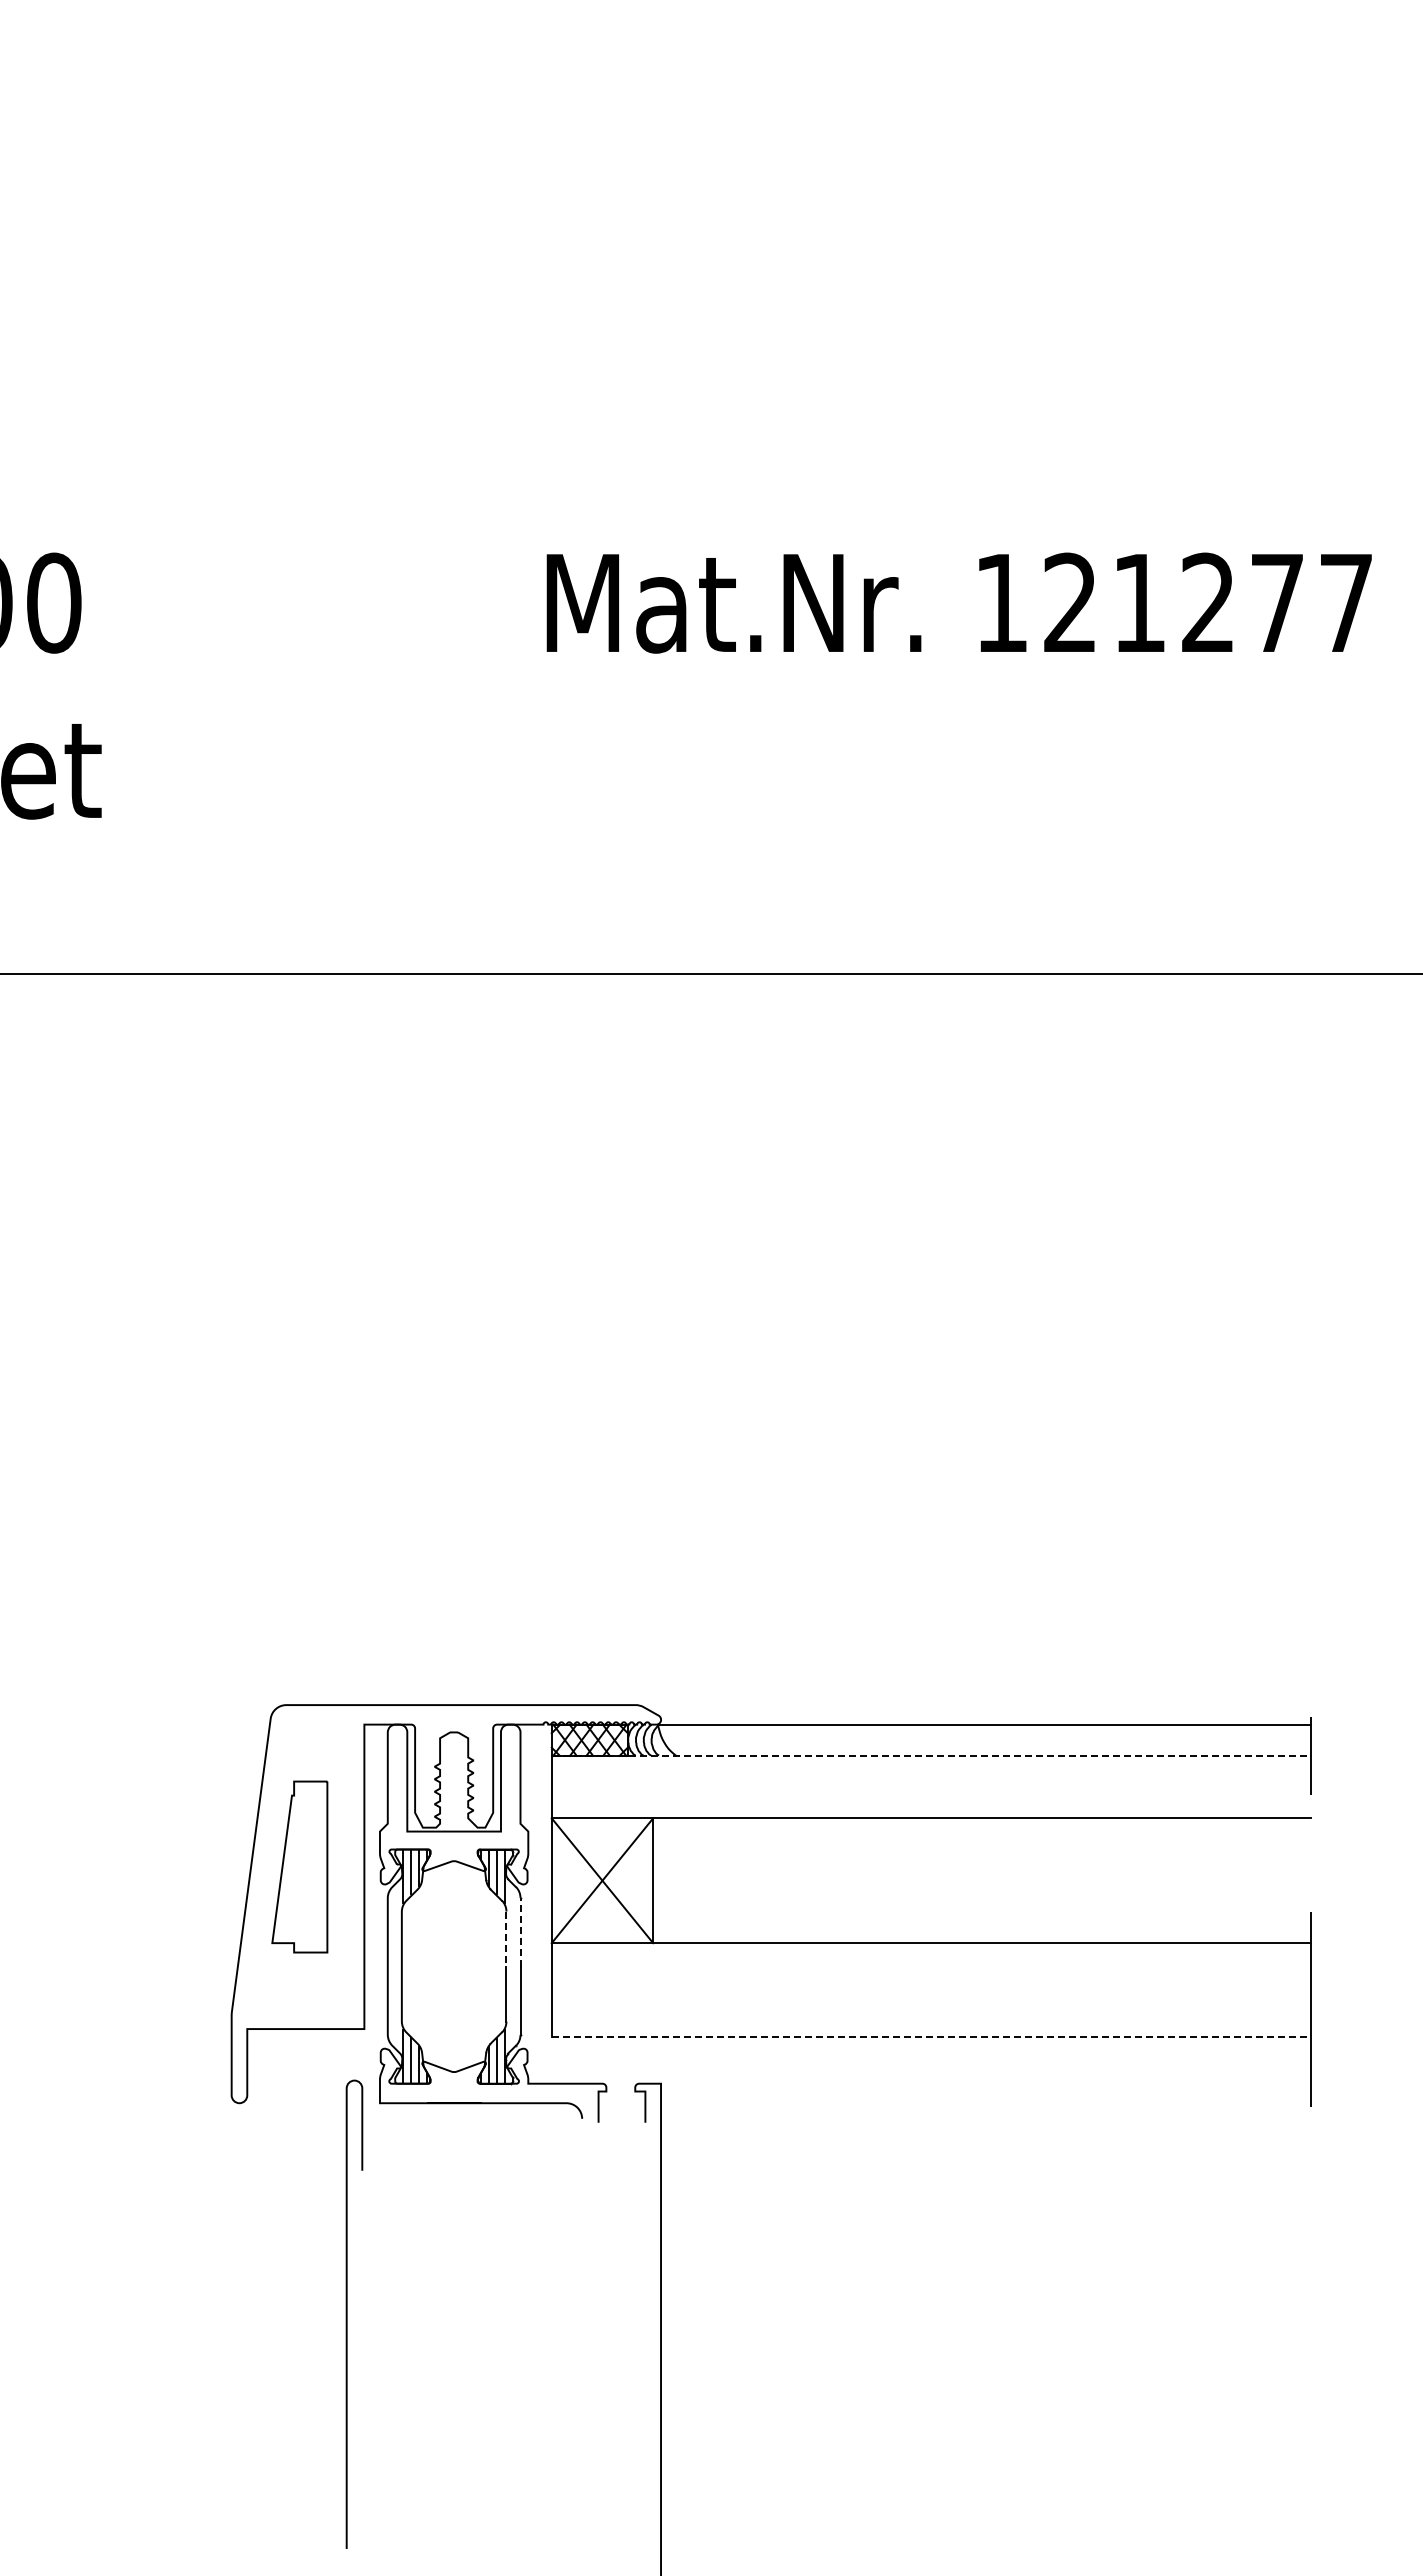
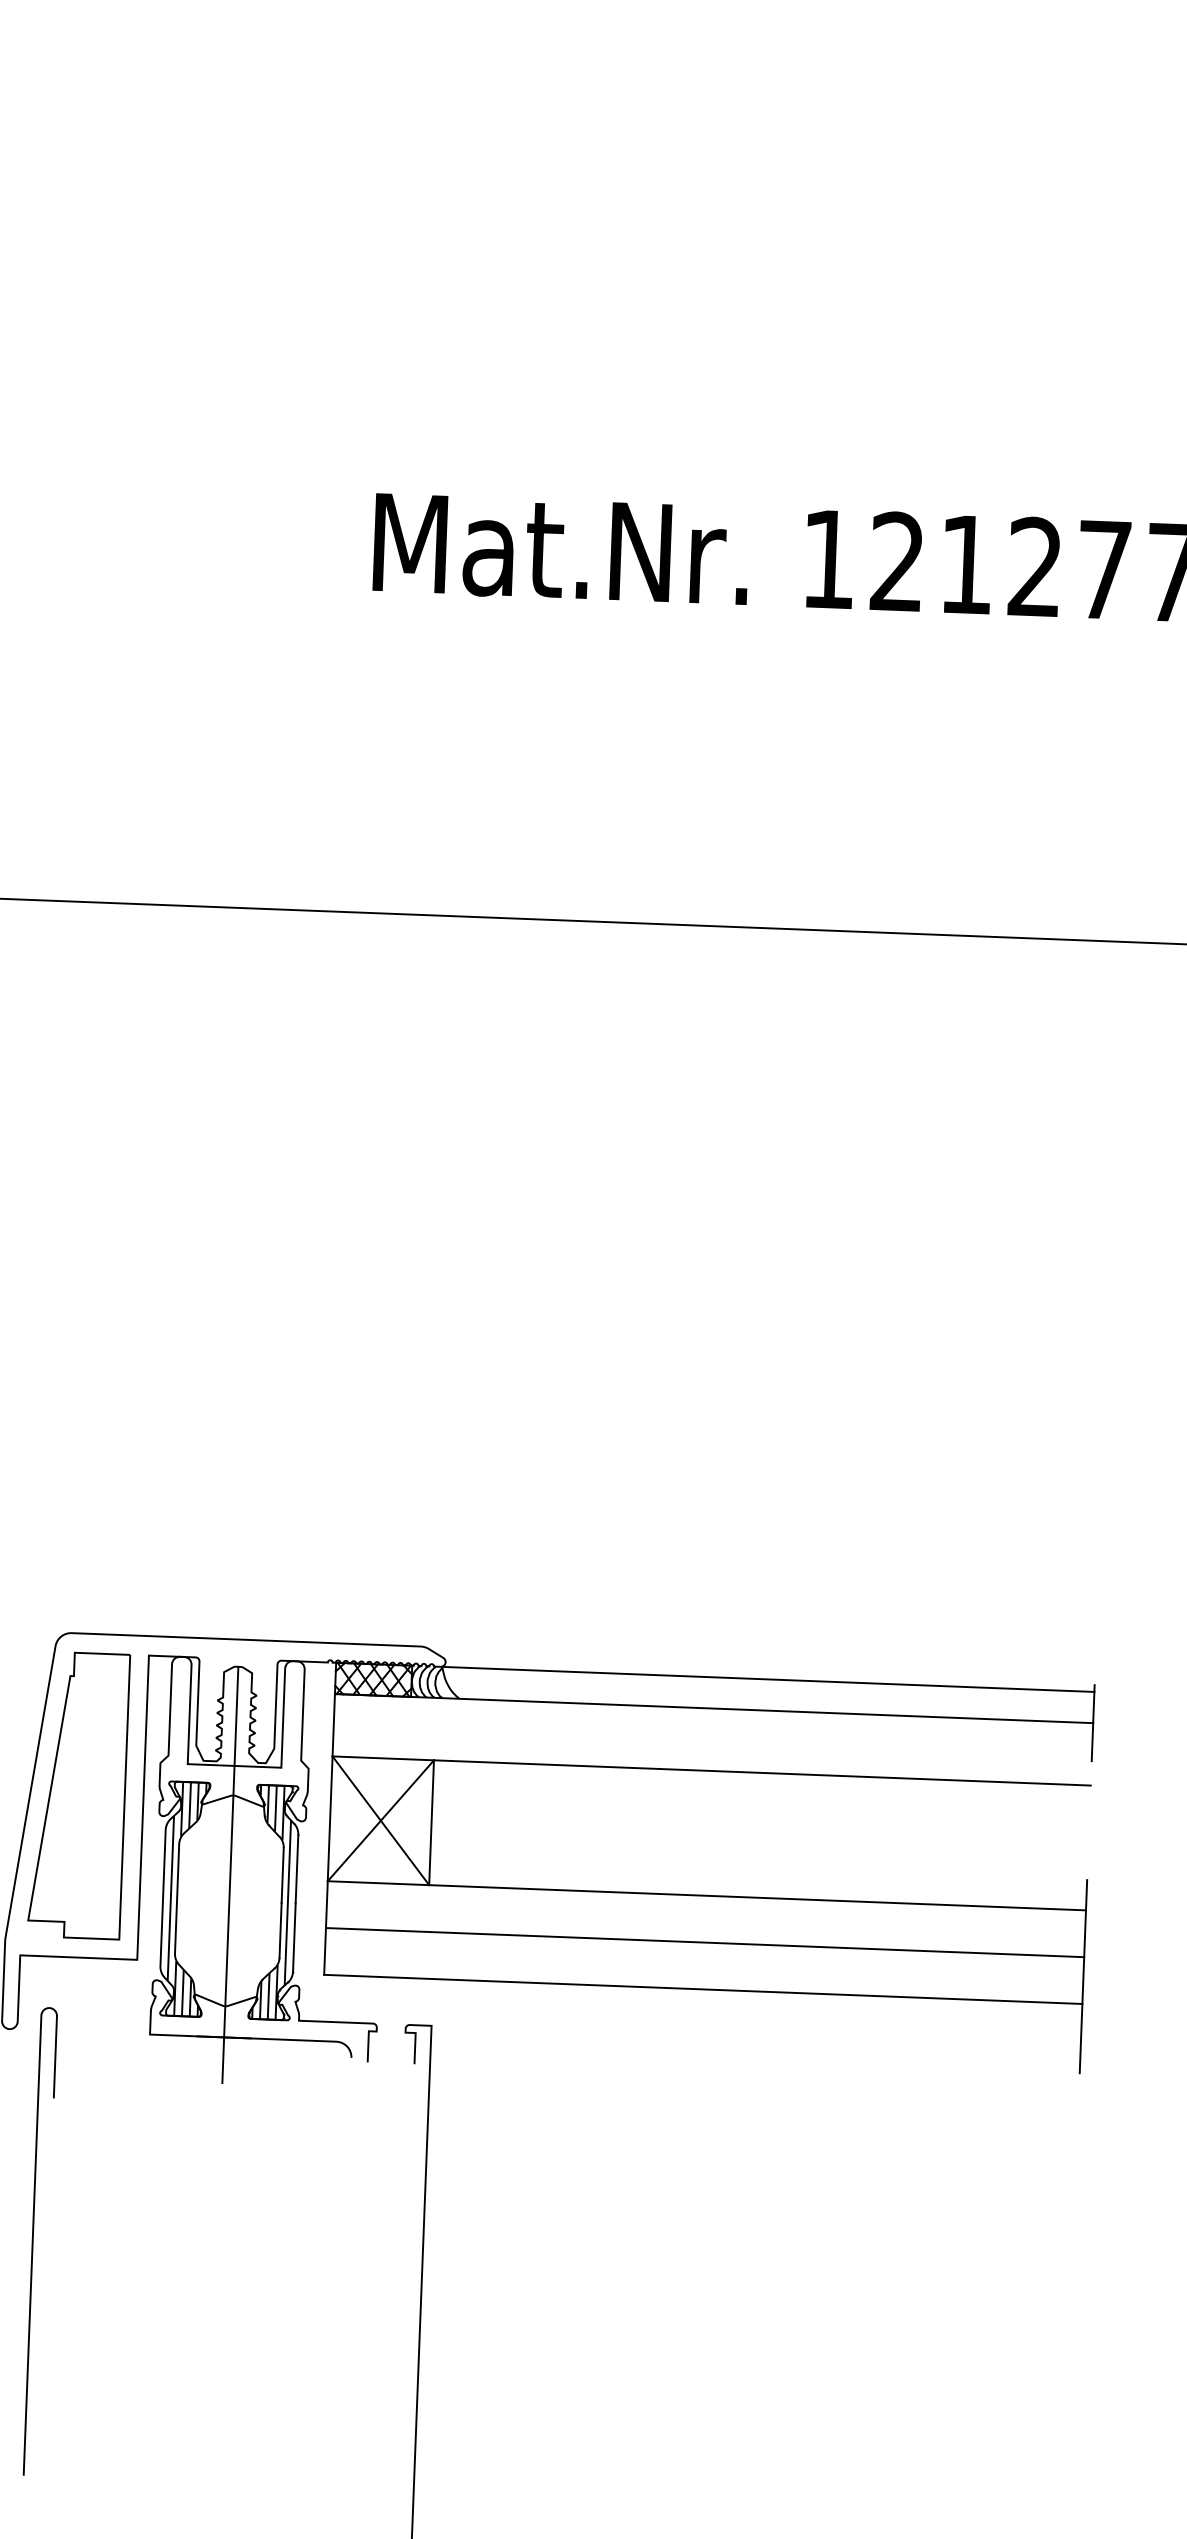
line: (931, 1755) -> (714, 1708), dashed -> solid
part: (299, 1866) -> (78, 1794), size x1.67
line: (520, 1931) -> (297, 1868), dashed -> solid
line: (506, 1939) -> (282, 1875), dashed -> solid
line: (454, 1940) -> (230, 1874), added
line: (395, 1966) -> (170, 1898), added
line: (512, 1966) -> (287, 1903), added
line: (930, 1990) -> (704, 1943), added
line: (931, 2036) -> (703, 1989), dashed -> solid
curve: (347, 2313) -> (33, 2240), moved

